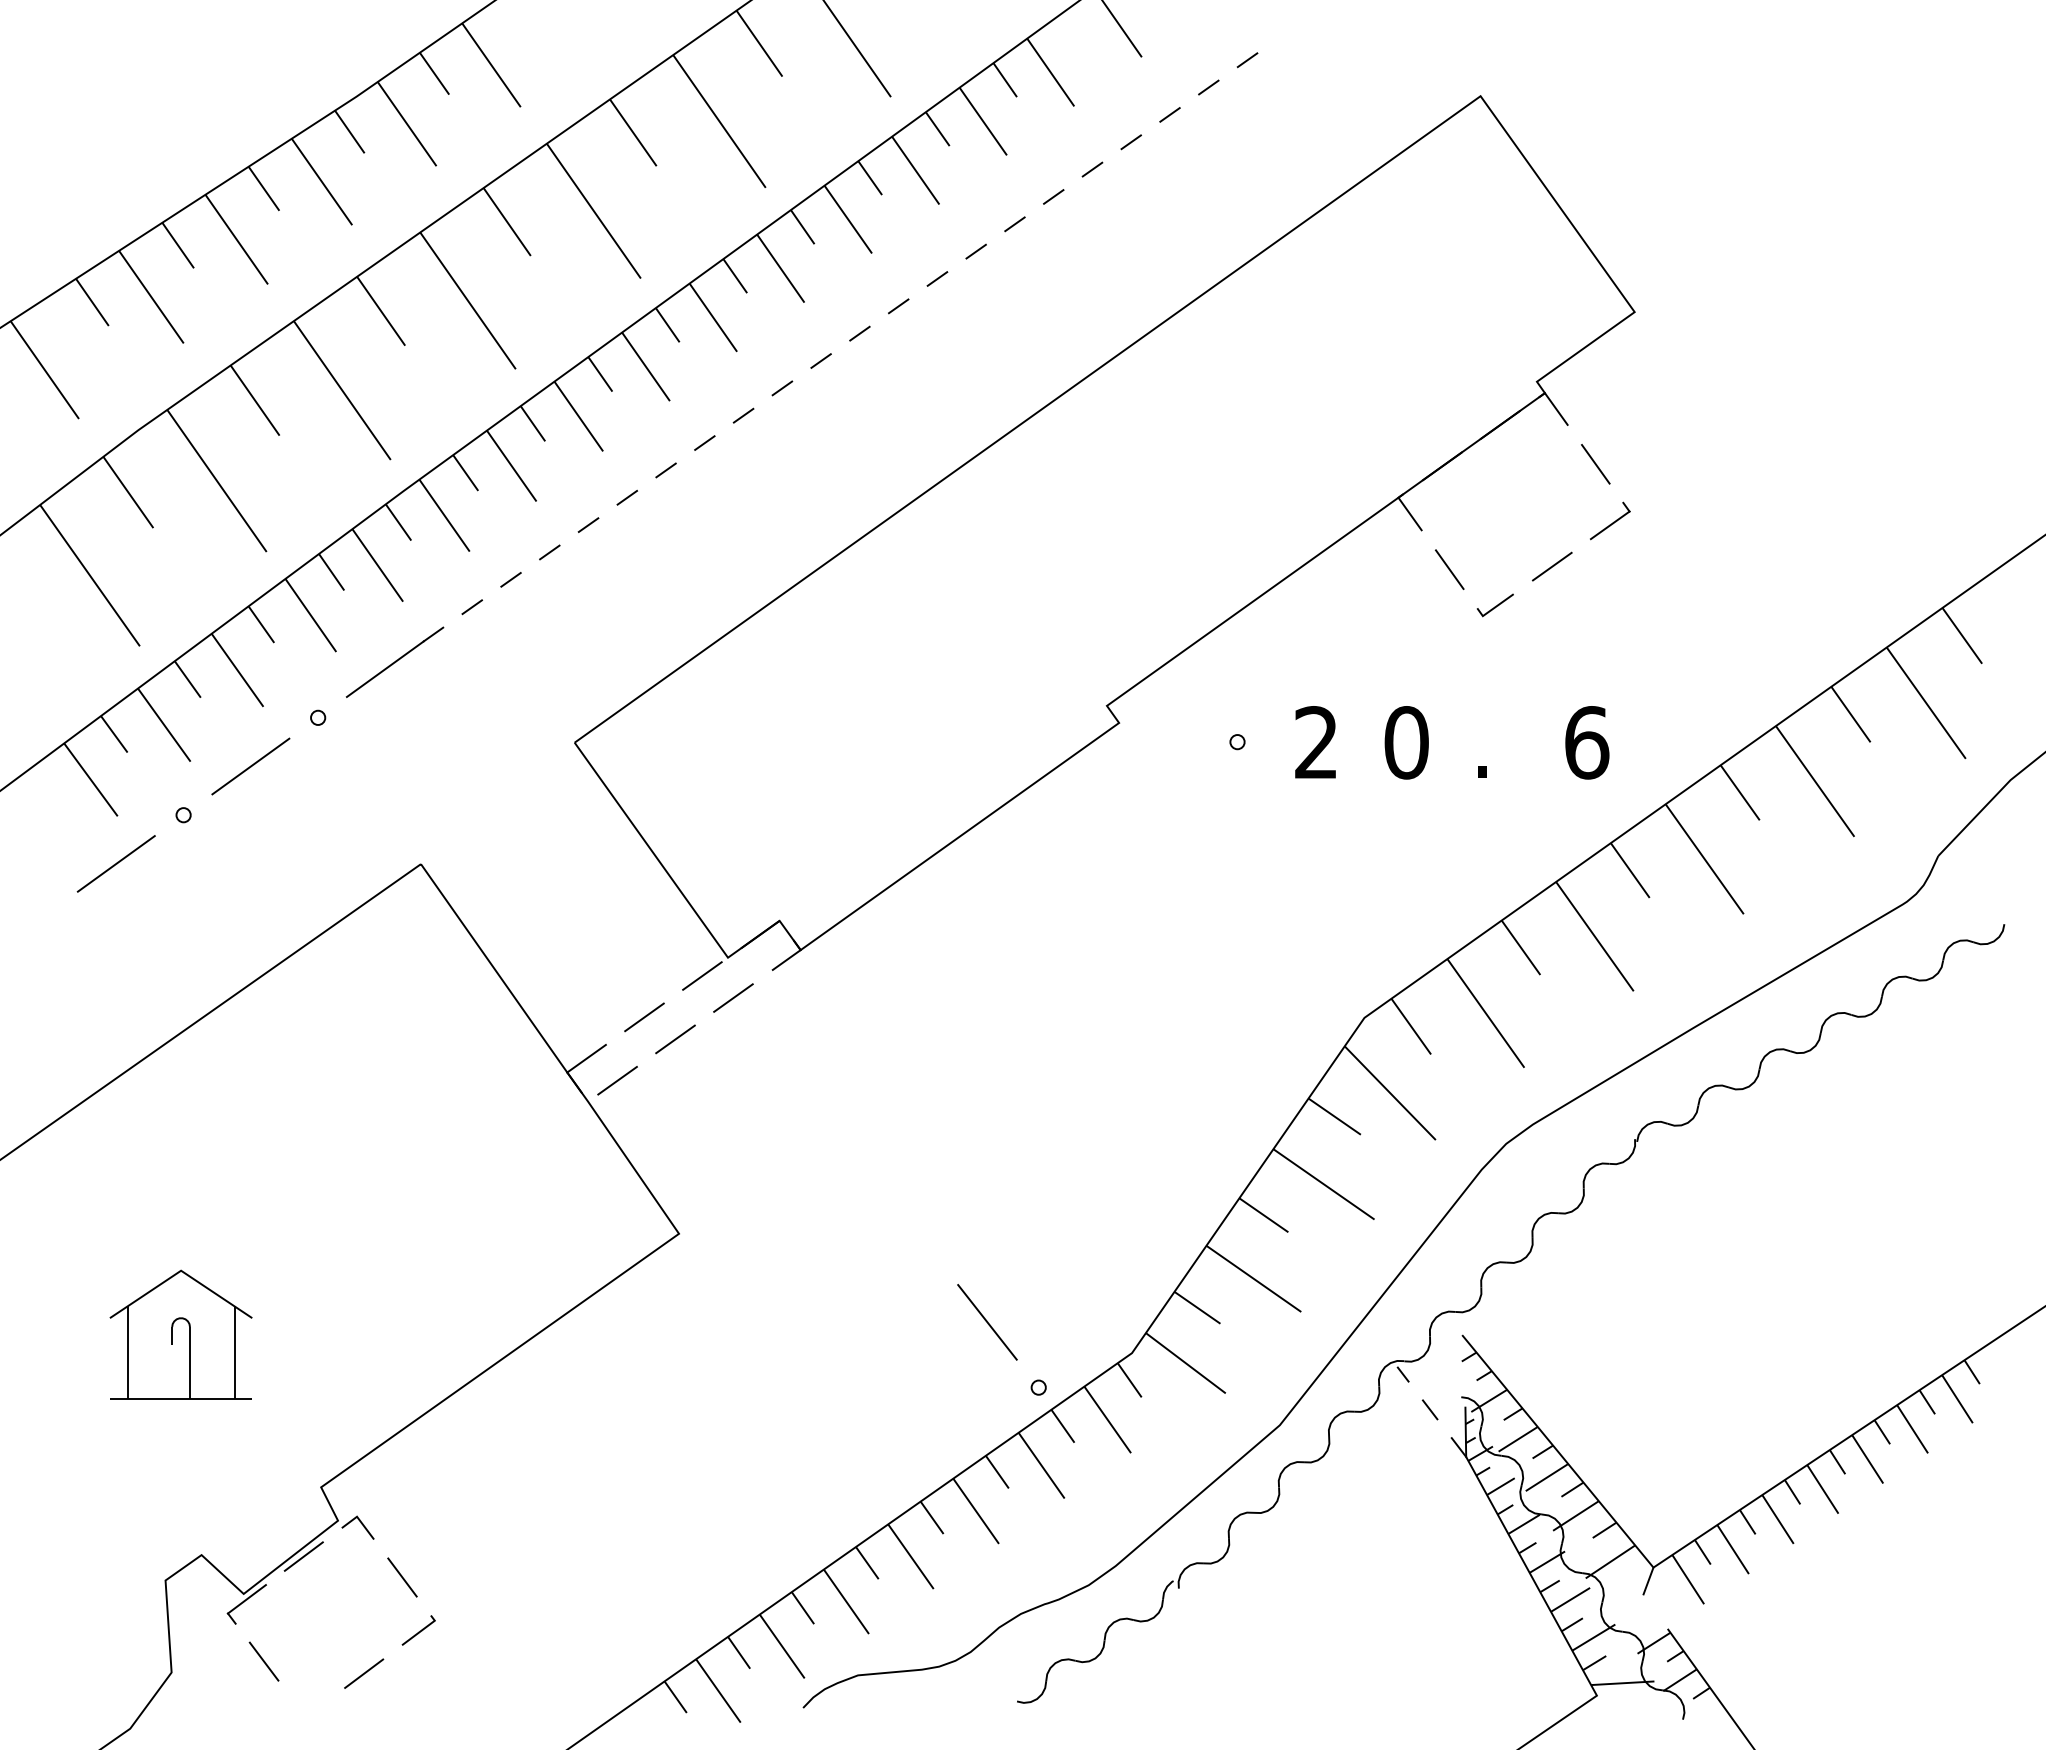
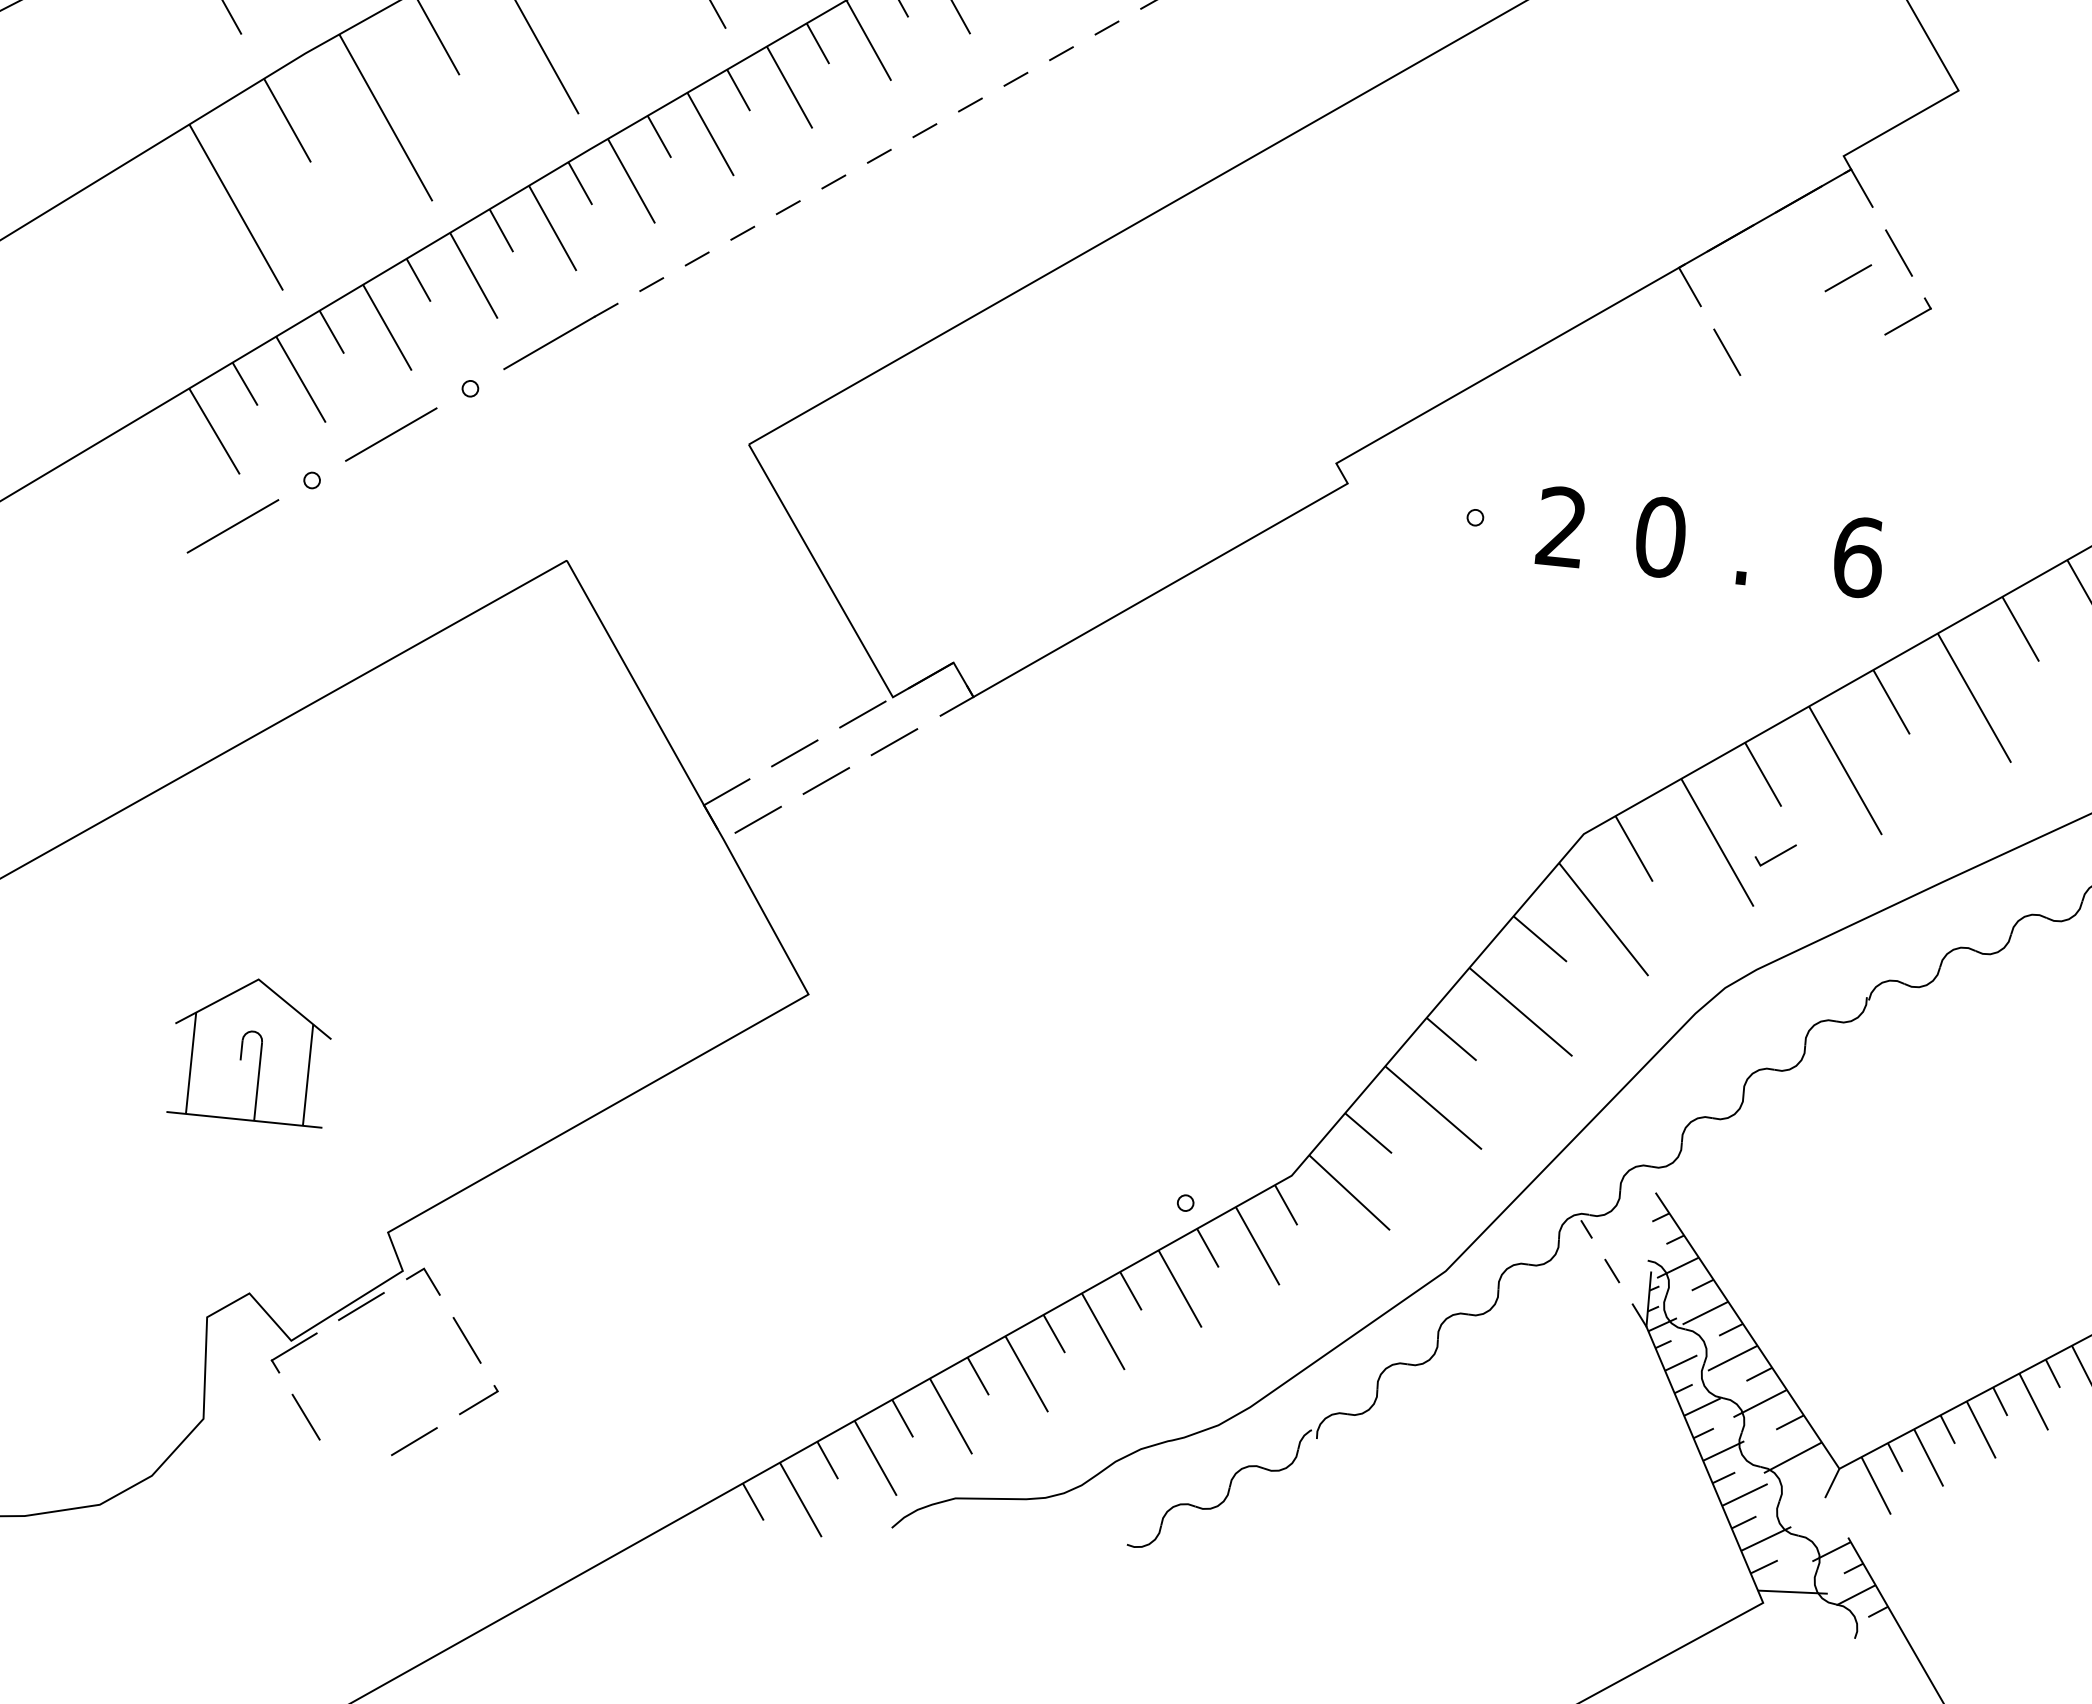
line: (1552, 566) -> (1848, 278), moved
line: (1494, 606) -> (1774, 856), moved
line: (987, 1322) -> (1136, 1126), removed

